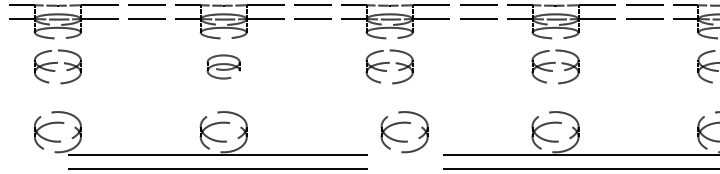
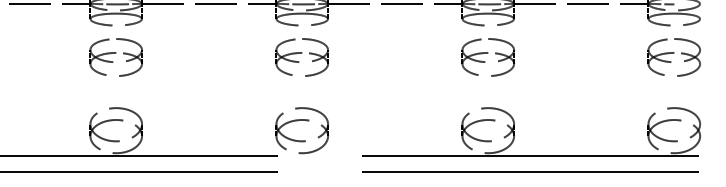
part: (223, 66) -> (115, 57), size x1.43
part: (404, 140) -> (302, 140), moved

